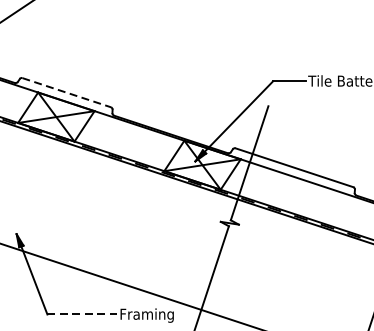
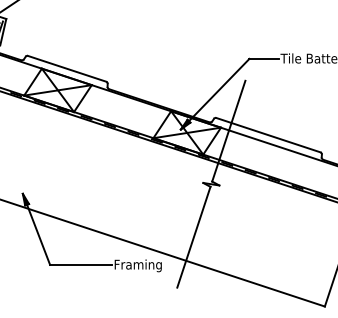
line: (67, 93) -> (67, 69), dashed -> solid
line: (81, 314) -> (80, 264), dashed -> solid

